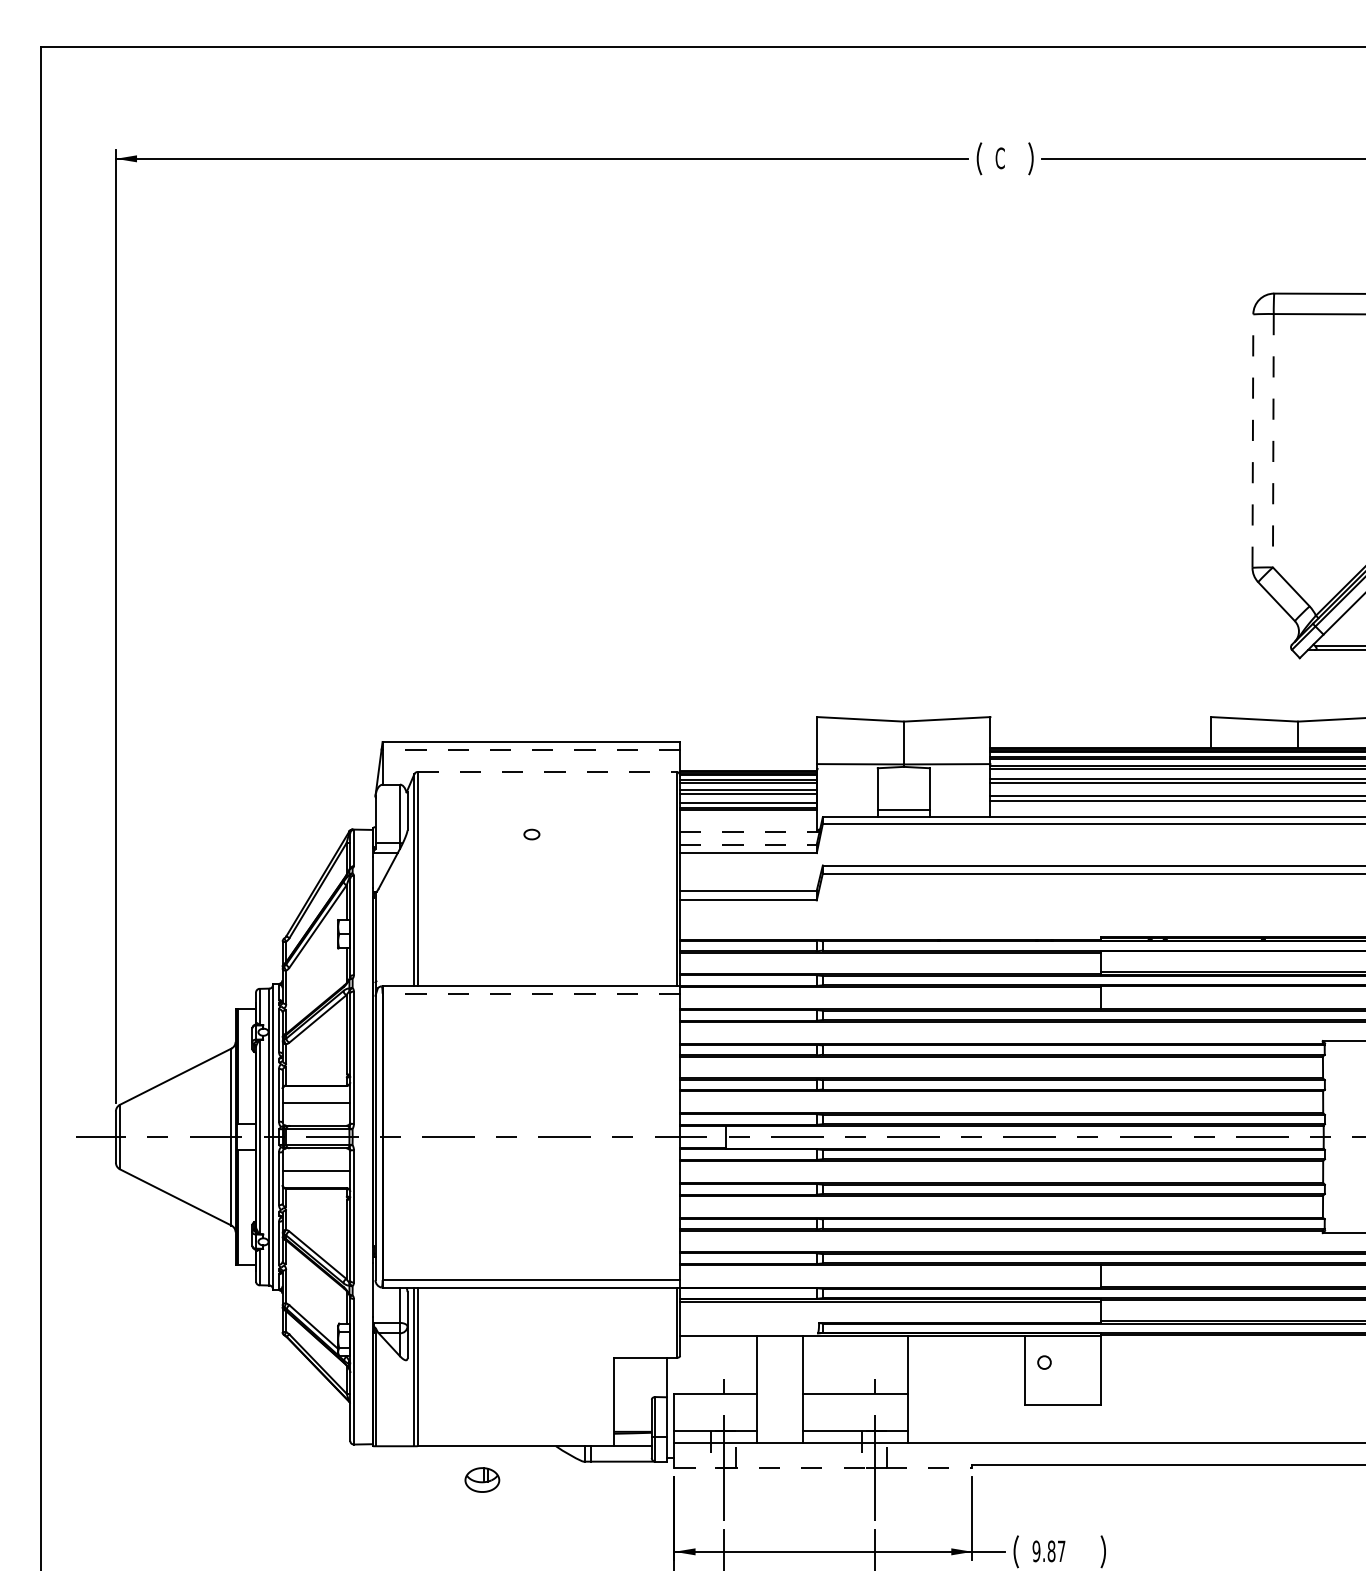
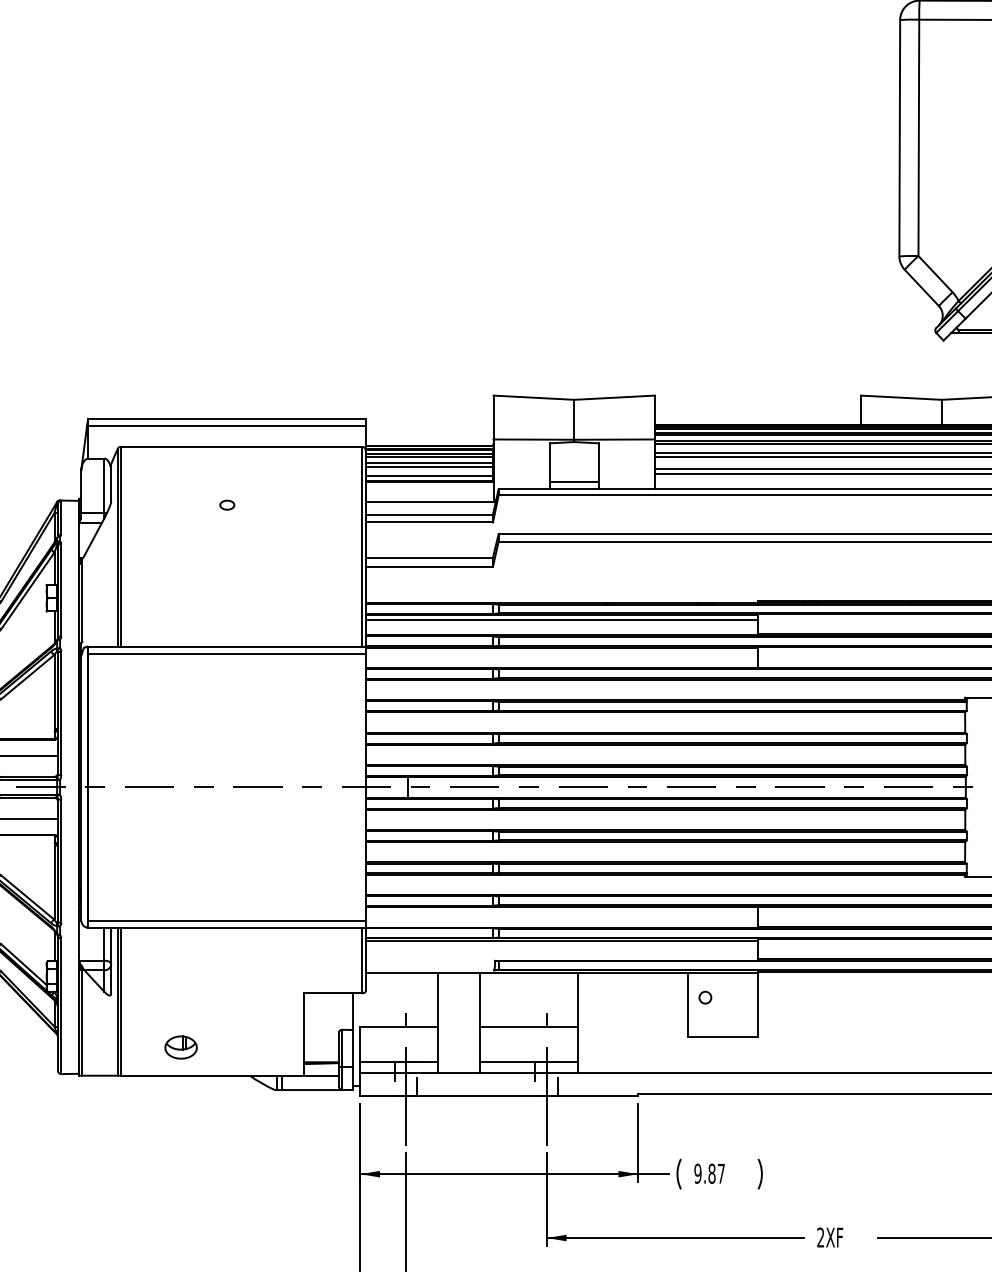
line: (1273, 440) -> (918, 137), dashed -> solid
line: (1252, 441) -> (899, 138), dashed -> solid
line: (531, 749) -> (226, 425), dashed -> solid
line: (547, 772) -> (241, 447), dashed -> solid
line: (748, 831) -> (429, 502), dashed -> solid
line: (748, 844) -> (429, 514), dashed -> solid
line: (890, 957) -> (561, 619), added
line: (531, 993) -> (226, 653), dashed -> solid
line: (823, 1468) -> (499, 1096), dashed -> solid
part: (482, 1479) -> (181, 1047), moved

